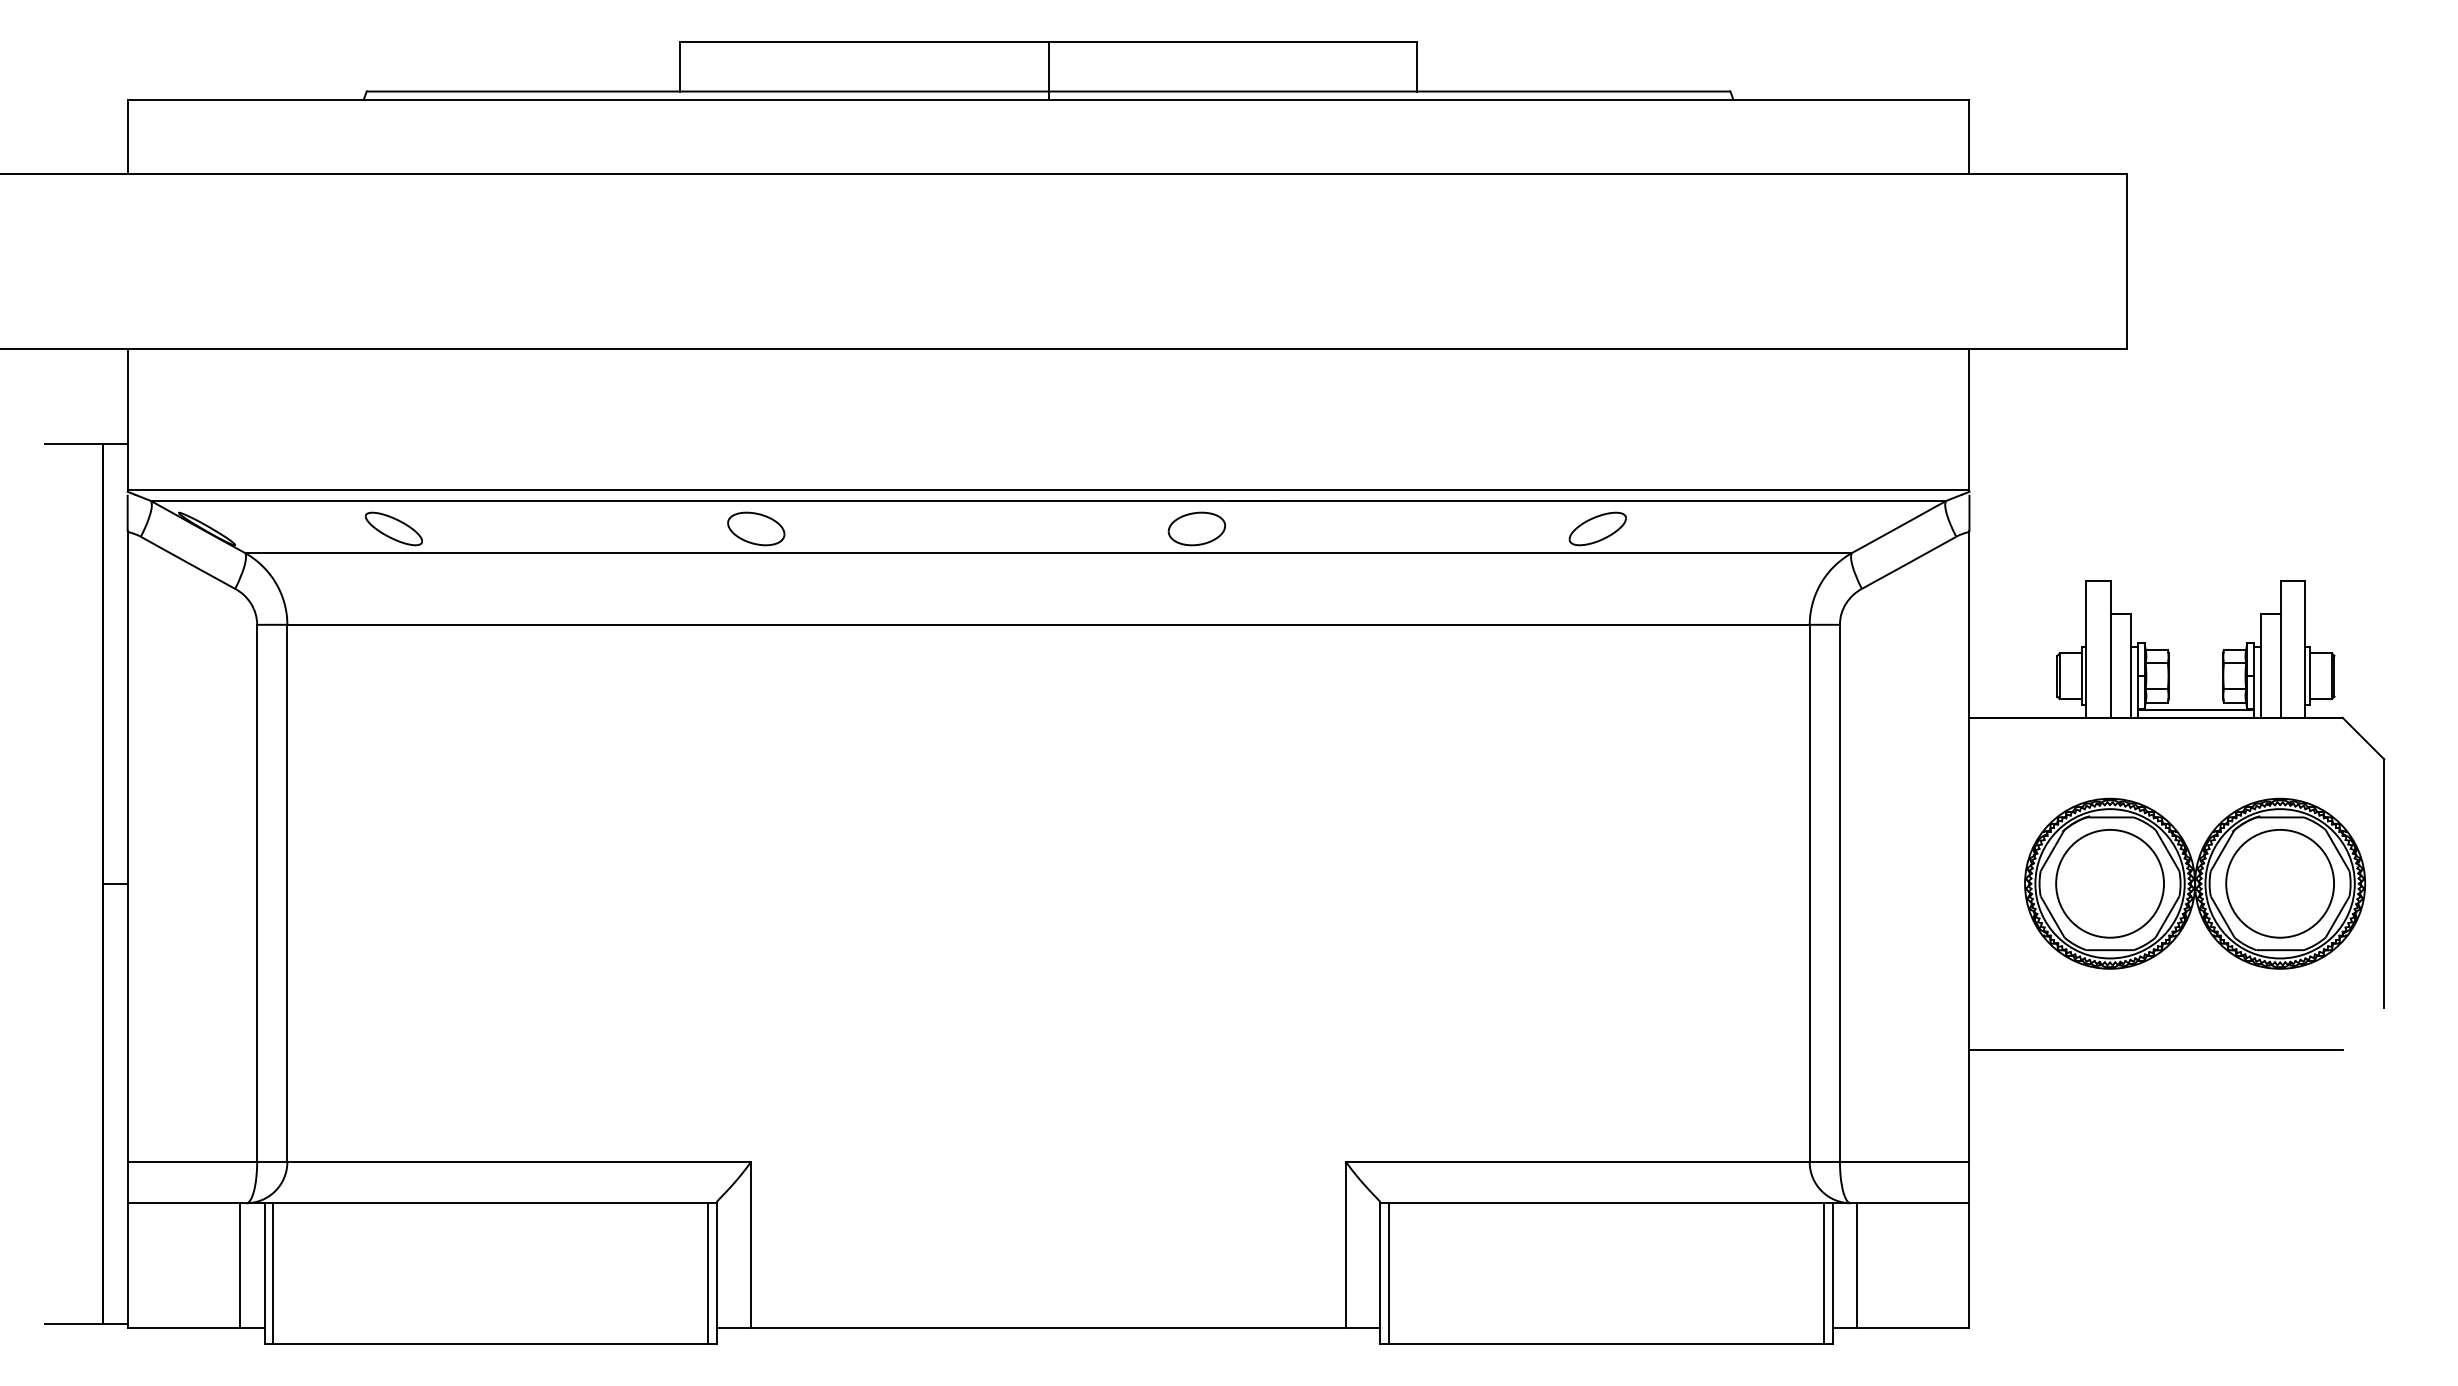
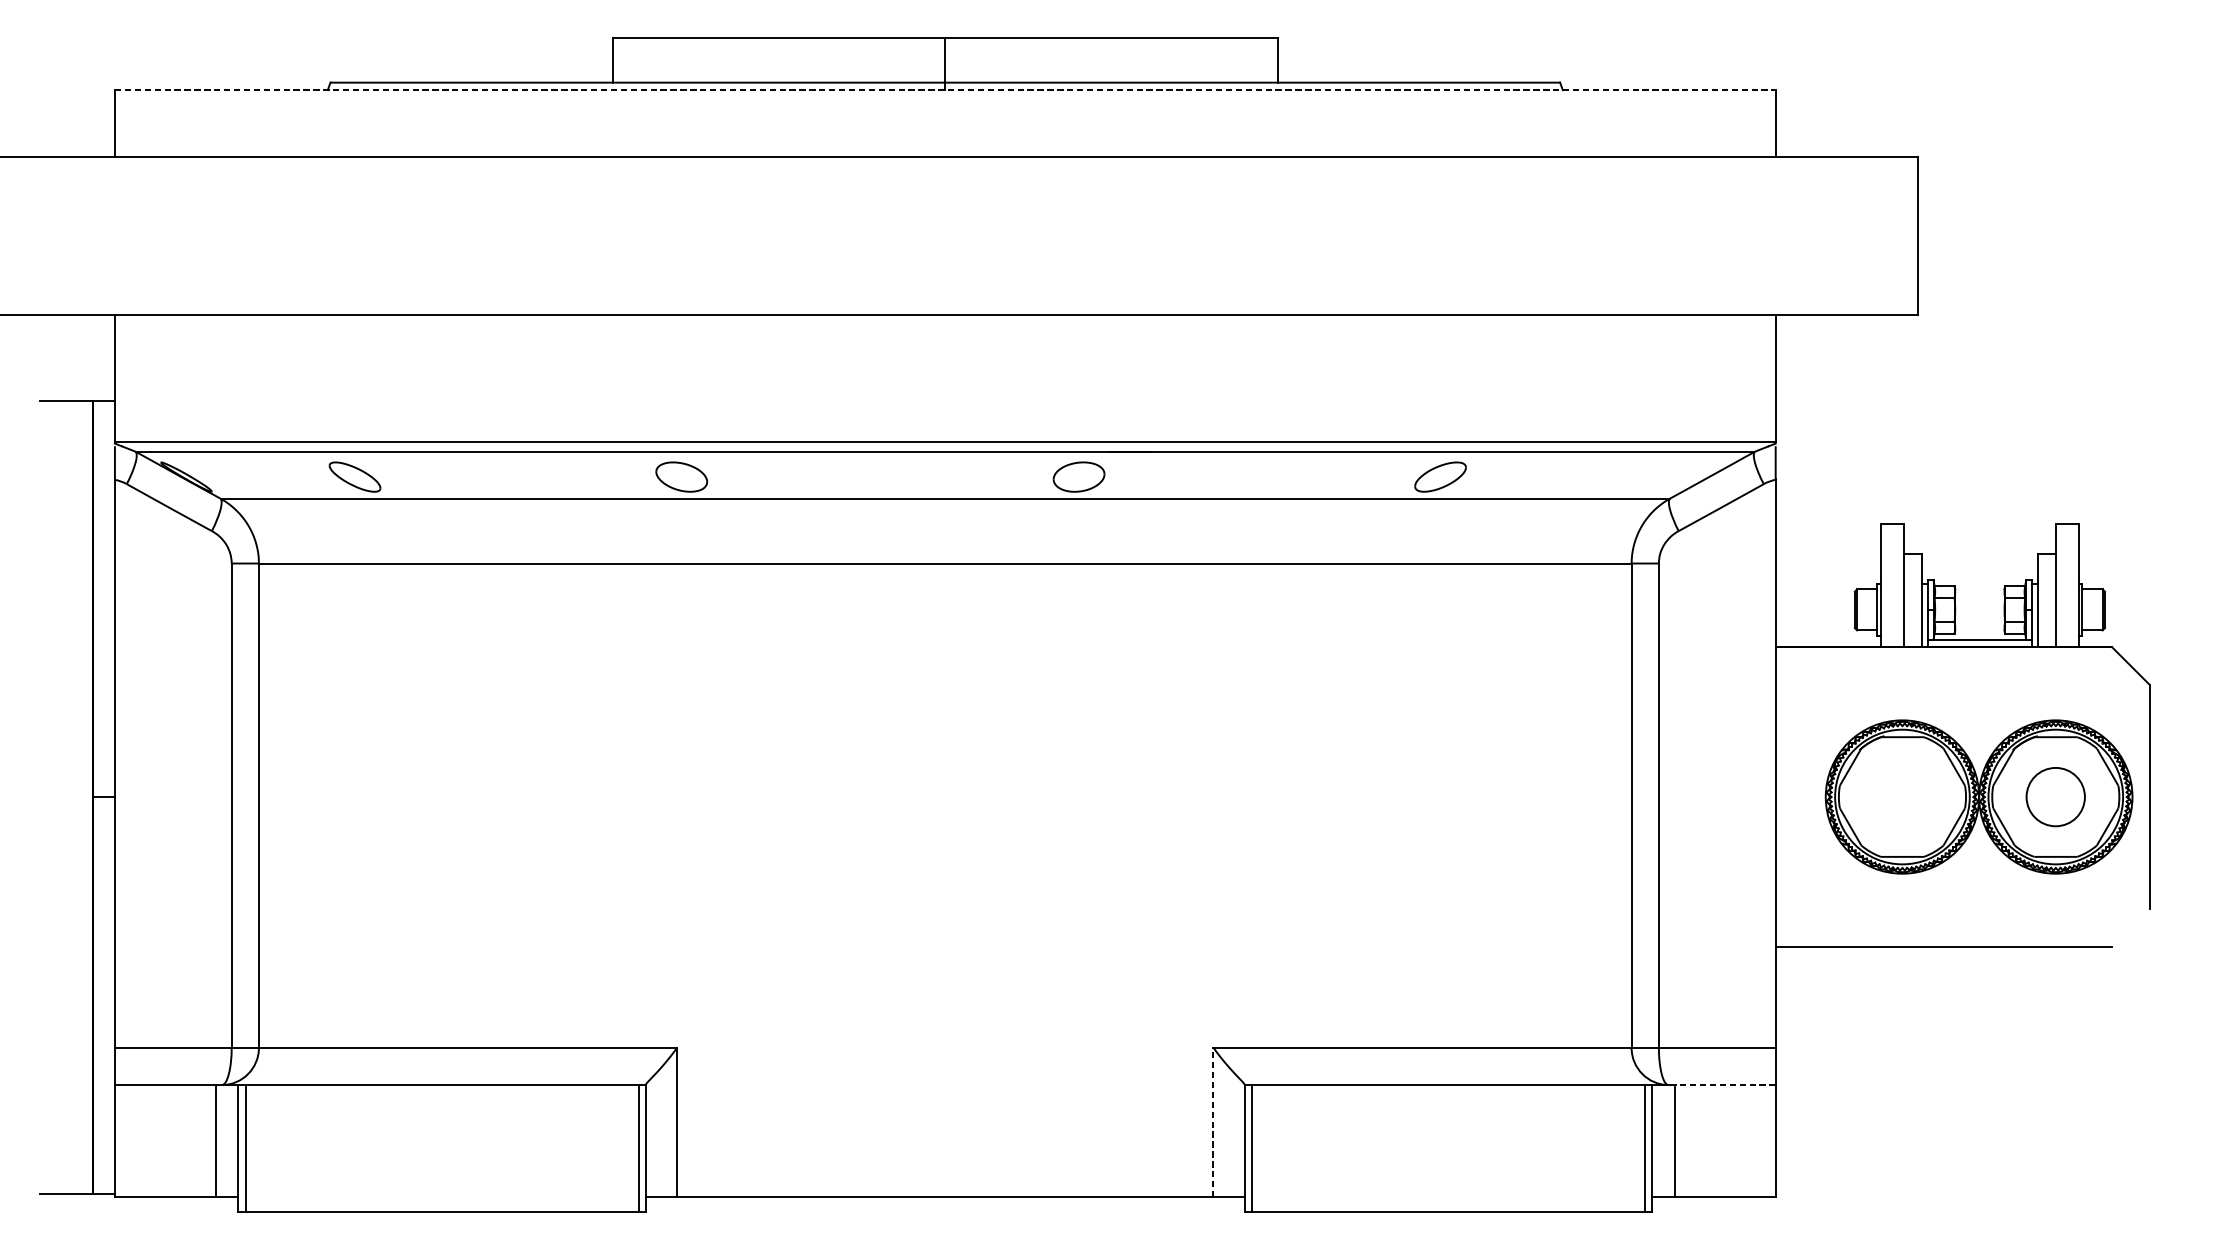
line: (1048, 99) -> (945, 89), solid -> dashed
circle: (2109, 883) -> (1901, 796), removed
circle: (2279, 883) -> (2055, 796), size x0.6
line: (1912, 1203) -> (1724, 1085), solid -> dashed
line: (1345, 1244) -> (1213, 1122), solid -> dashed

